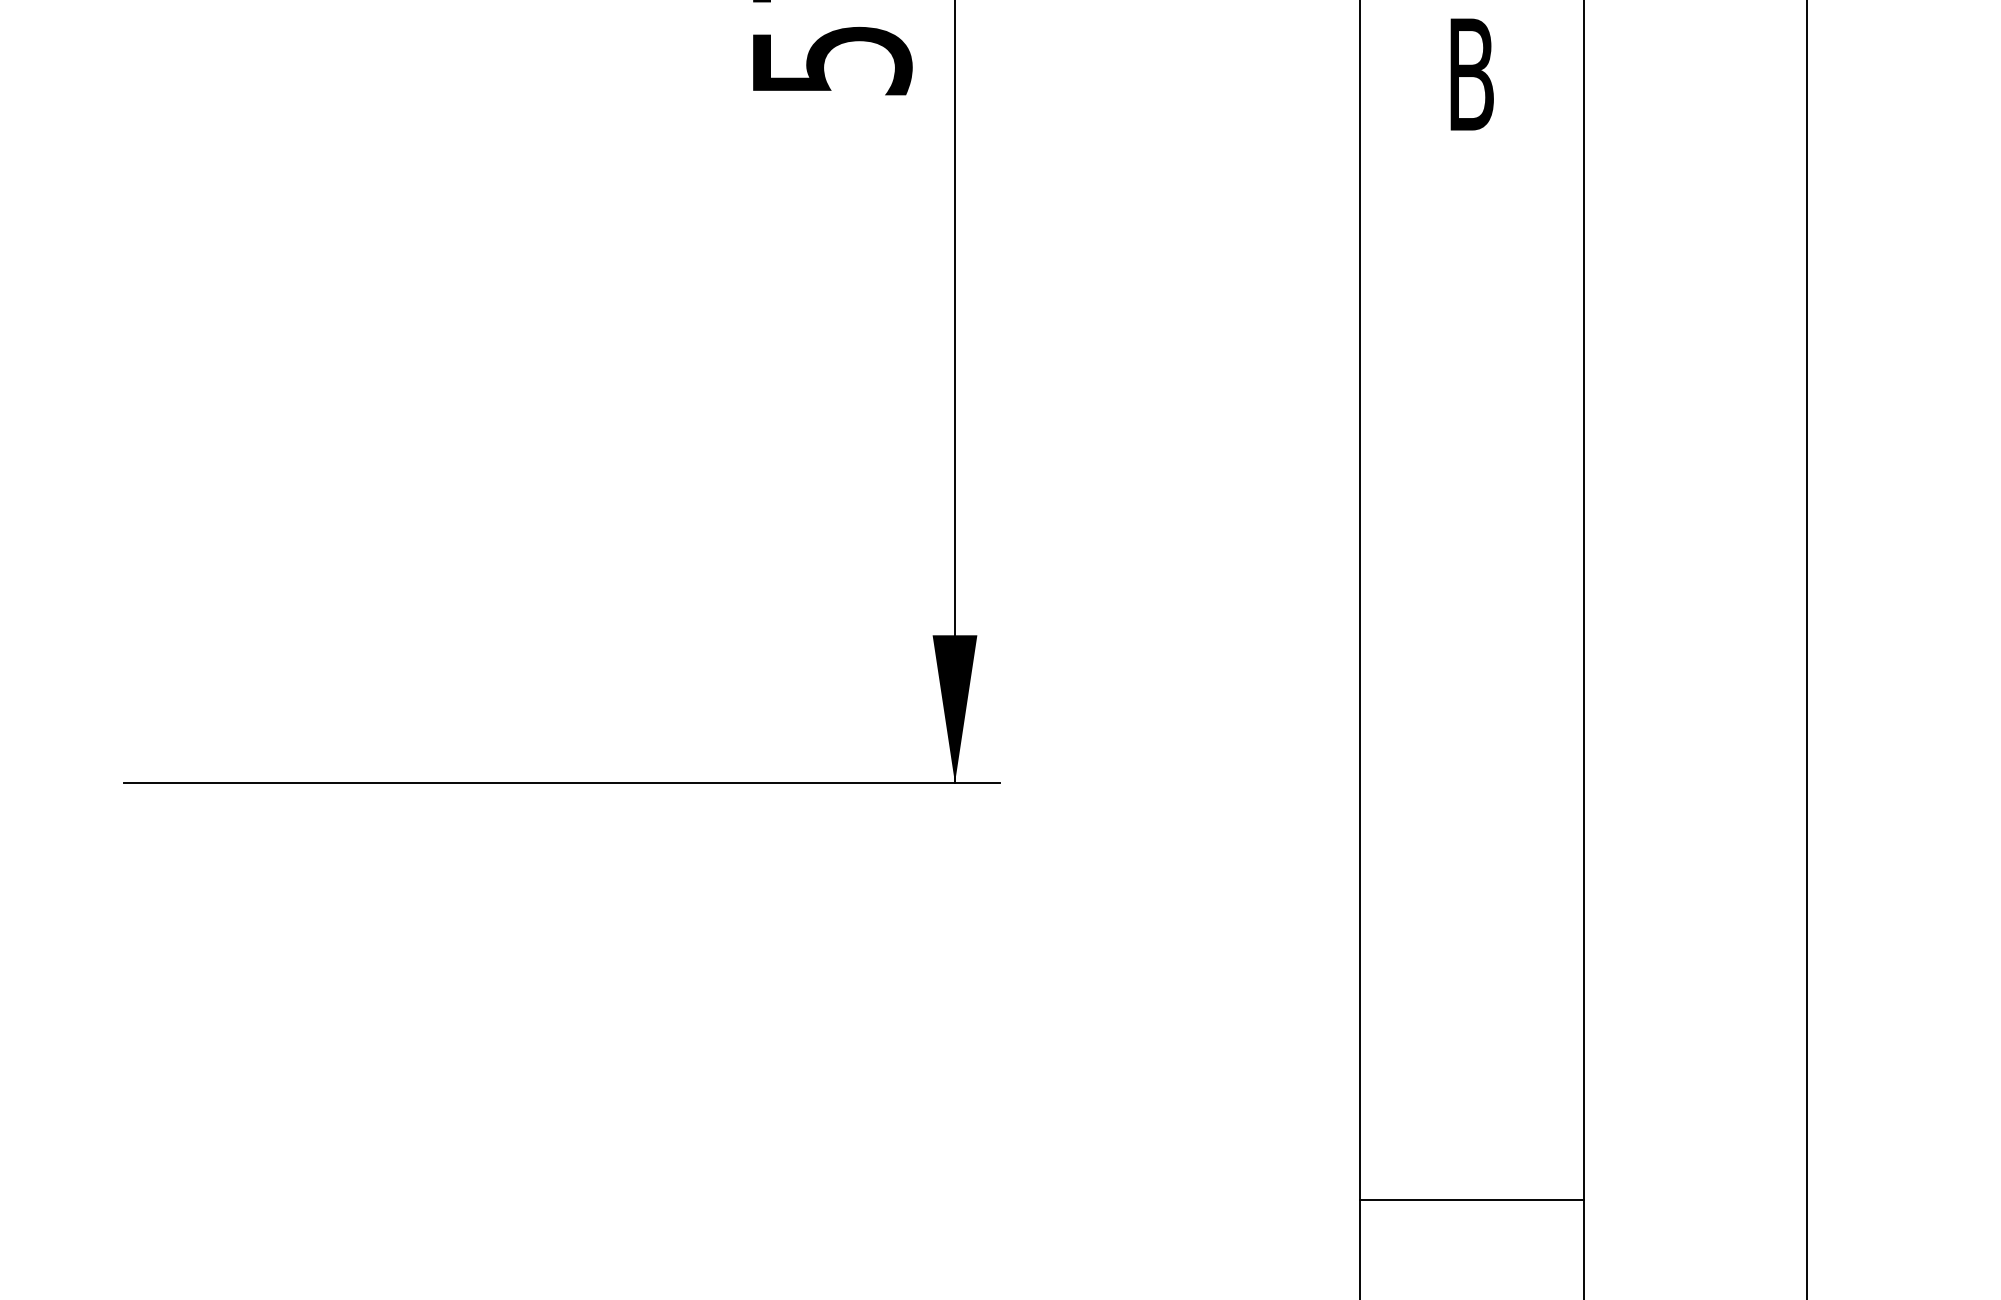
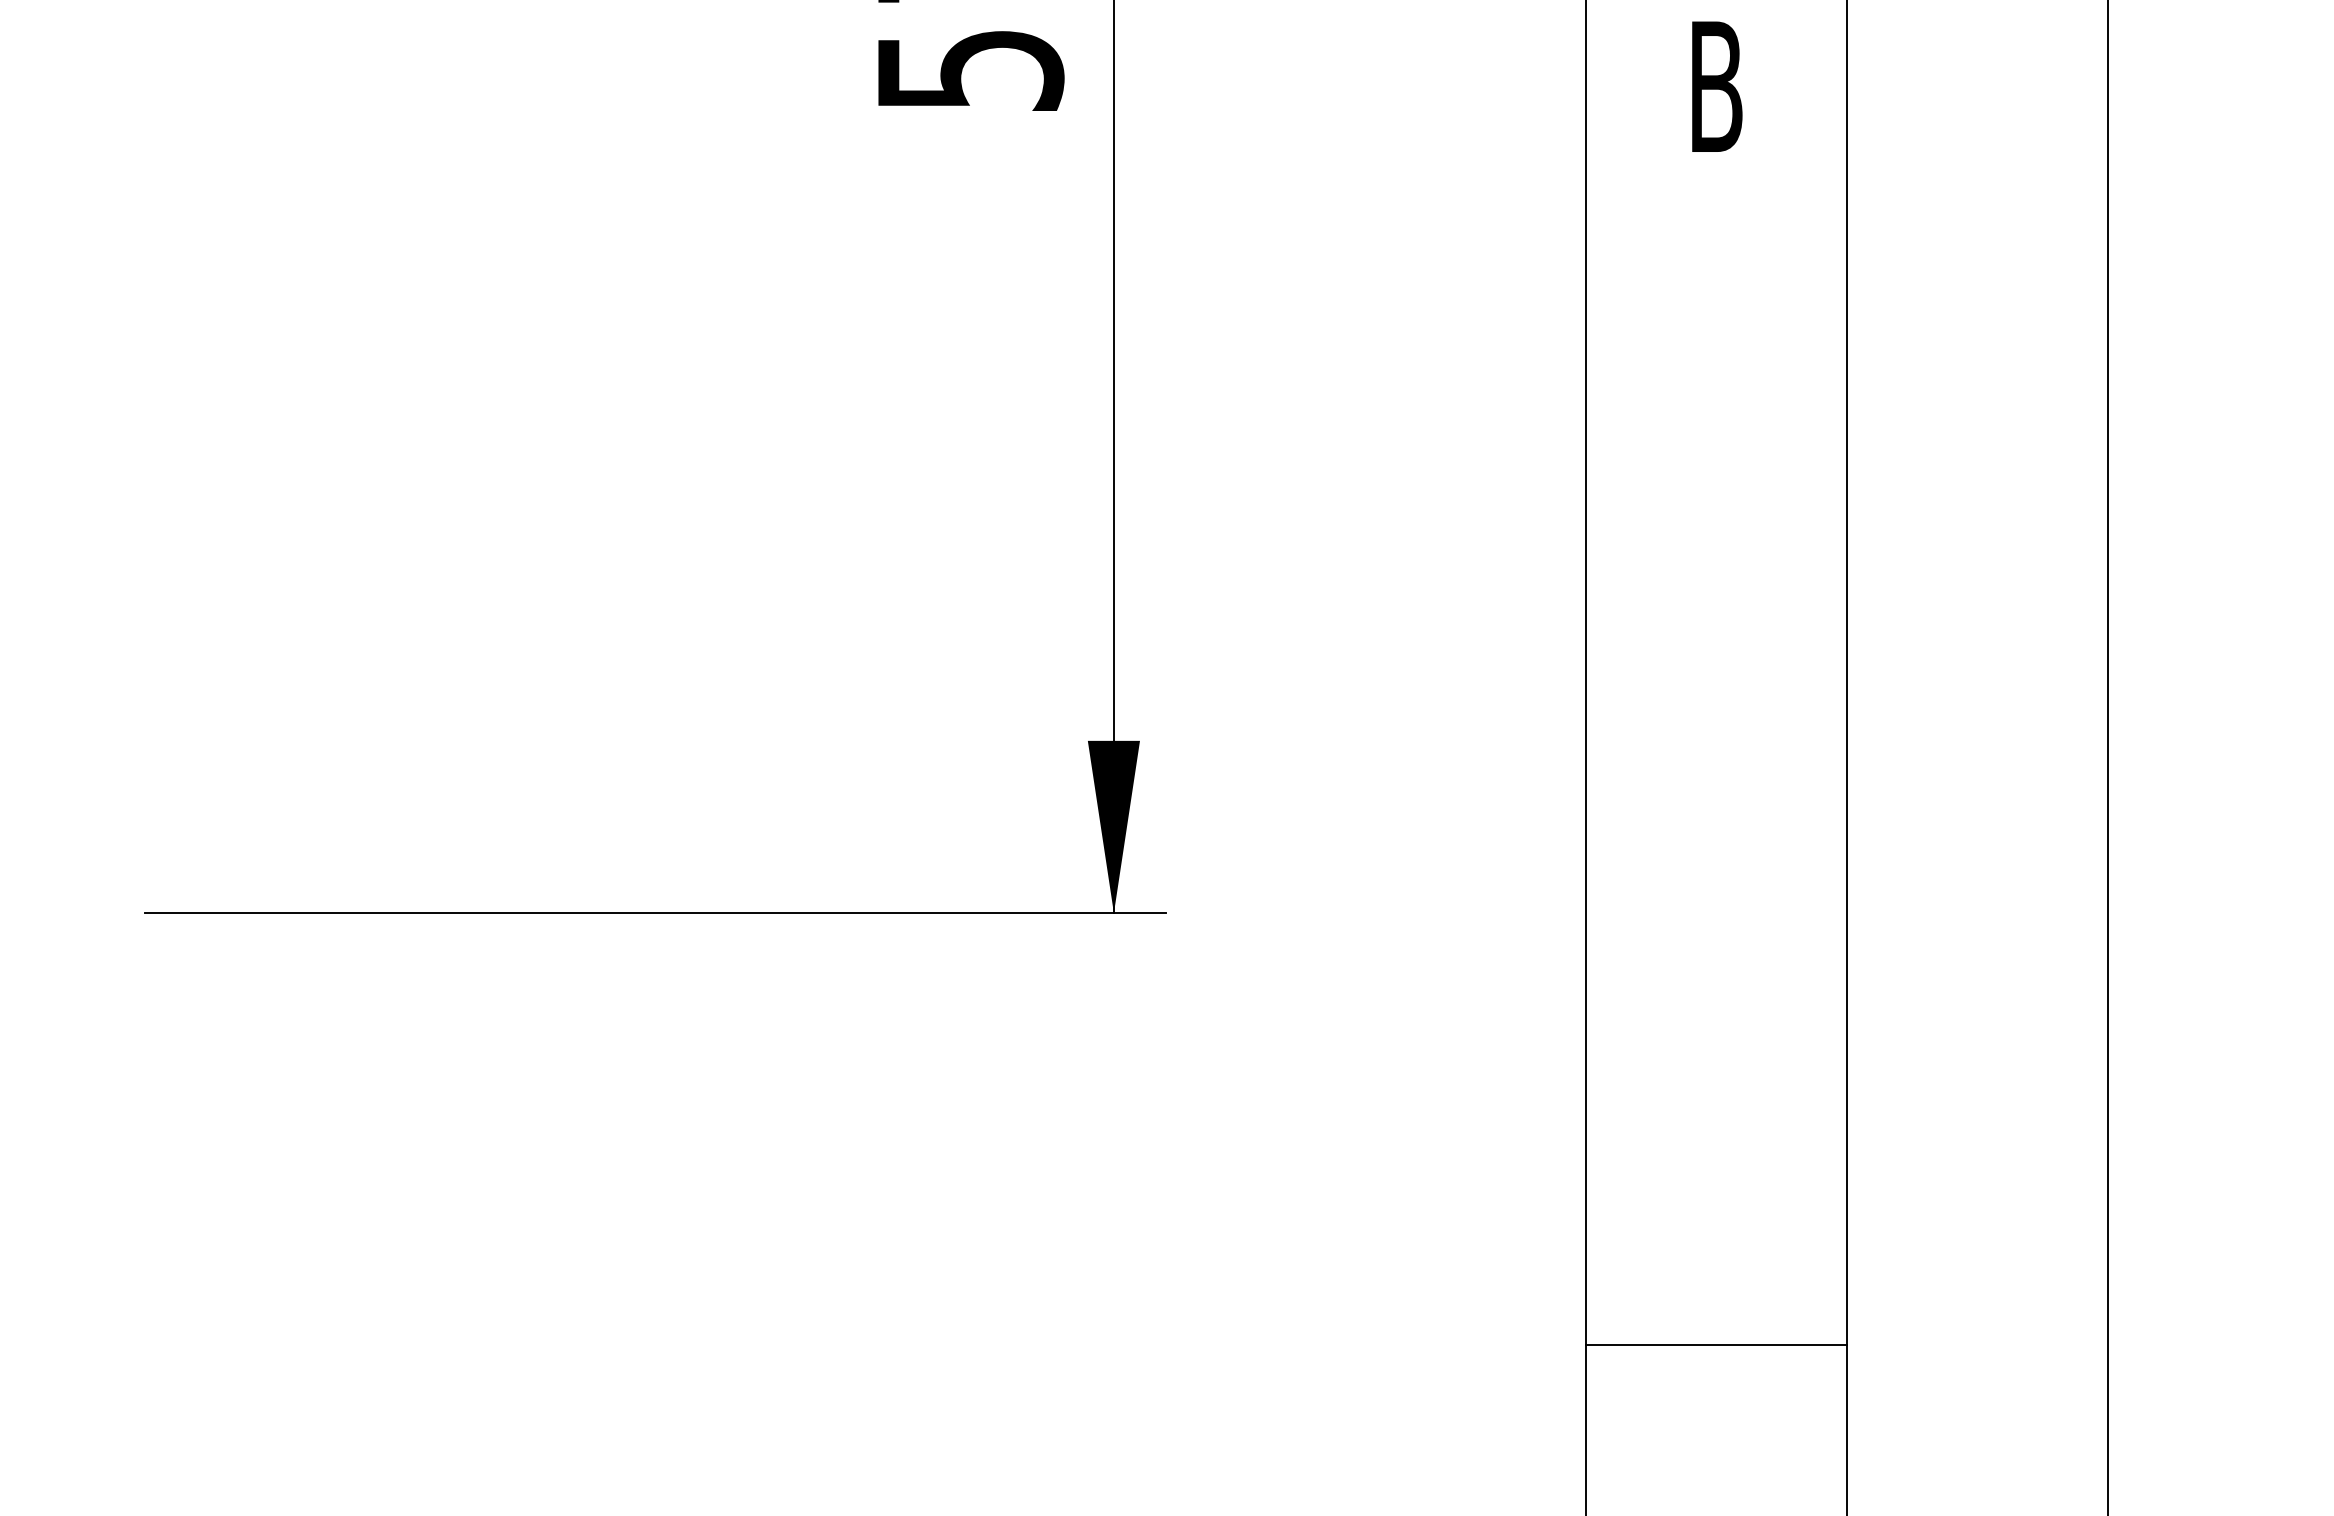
line: (1471, 1199) -> (1716, 1344), moved

